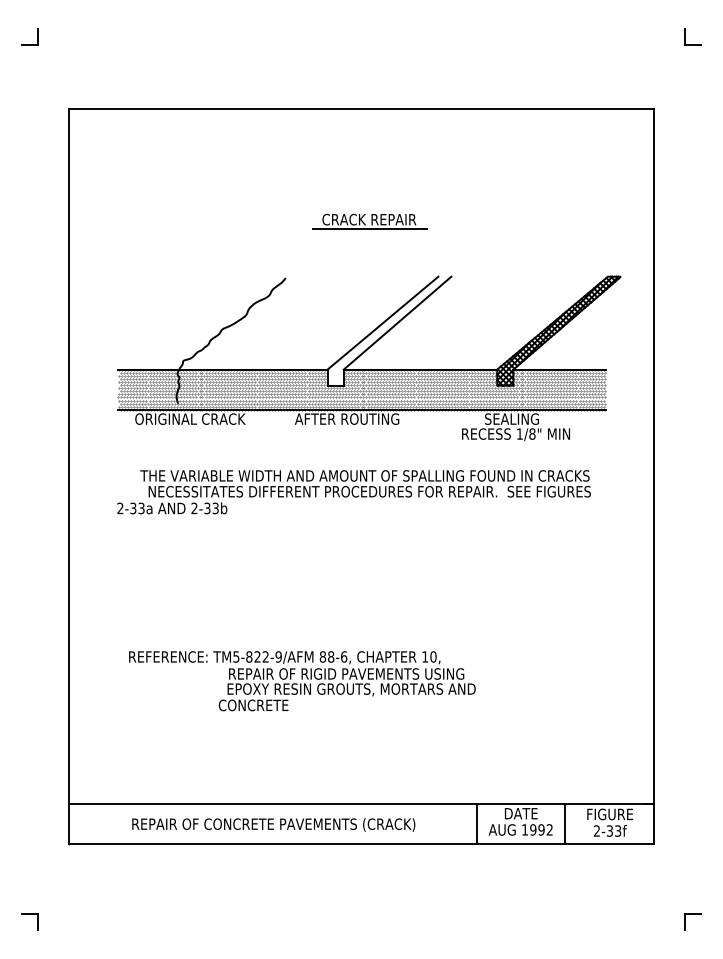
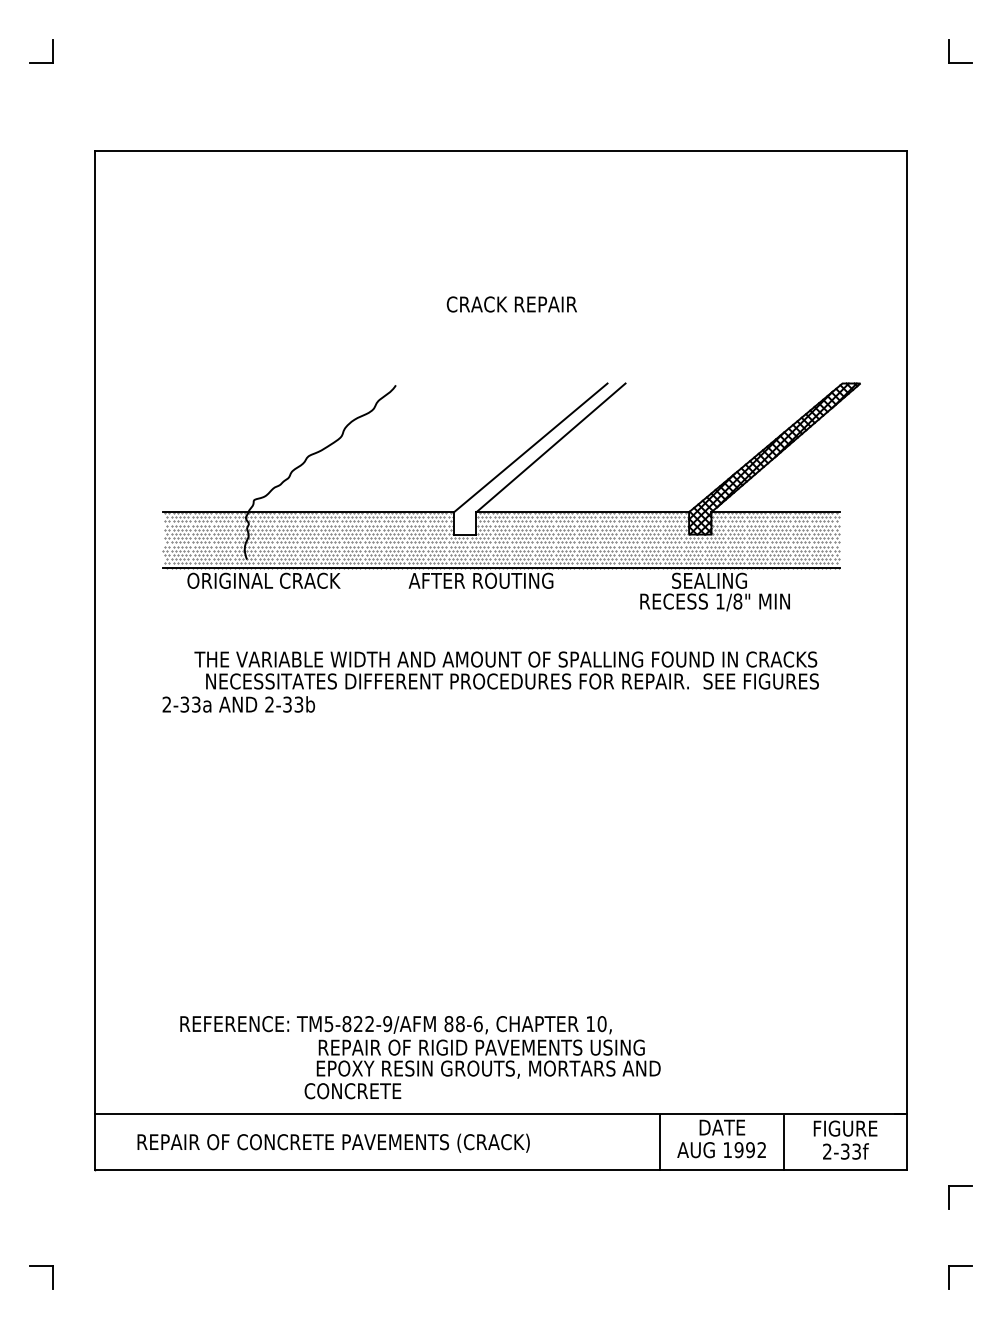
line: (370, 229) -> (513, 318), removed
text: (302, 681) -> (420, 1058), moved
text: (273, 824) -> (333, 1142), moved
part: (692, 856) -> (959, 1186), added

